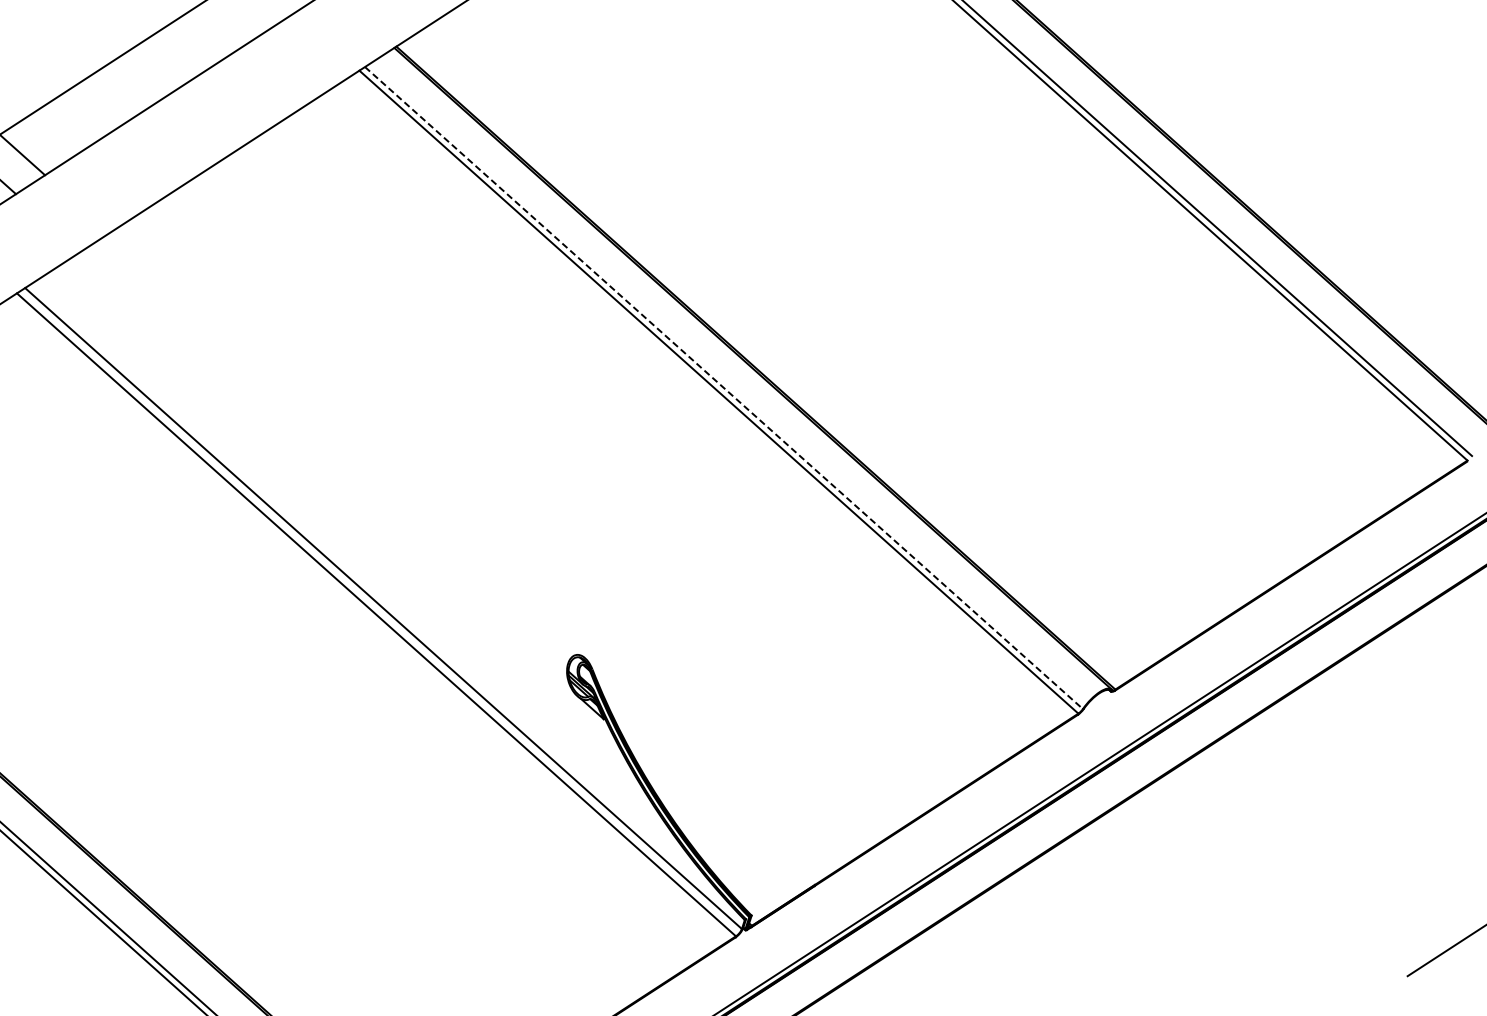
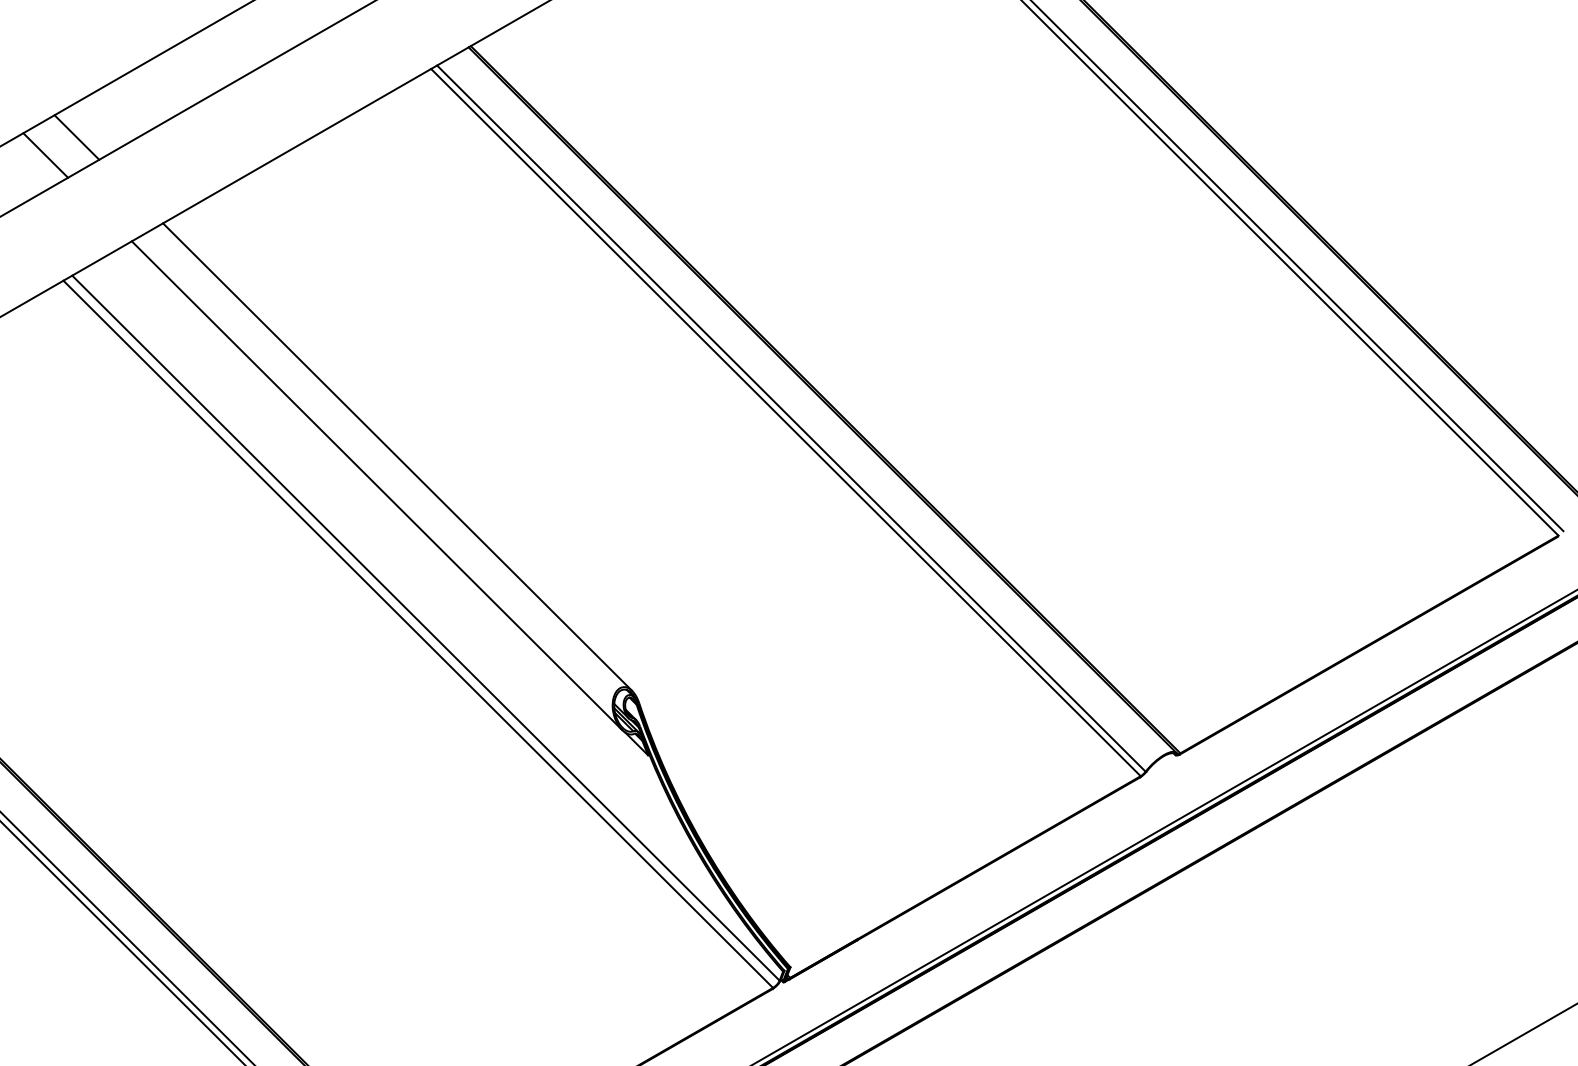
line: (724, 387) -> (791, 418), dashed -> solid
line: (347, 444) -> (397, 456), added
line: (328, 473) -> (376, 485), added

